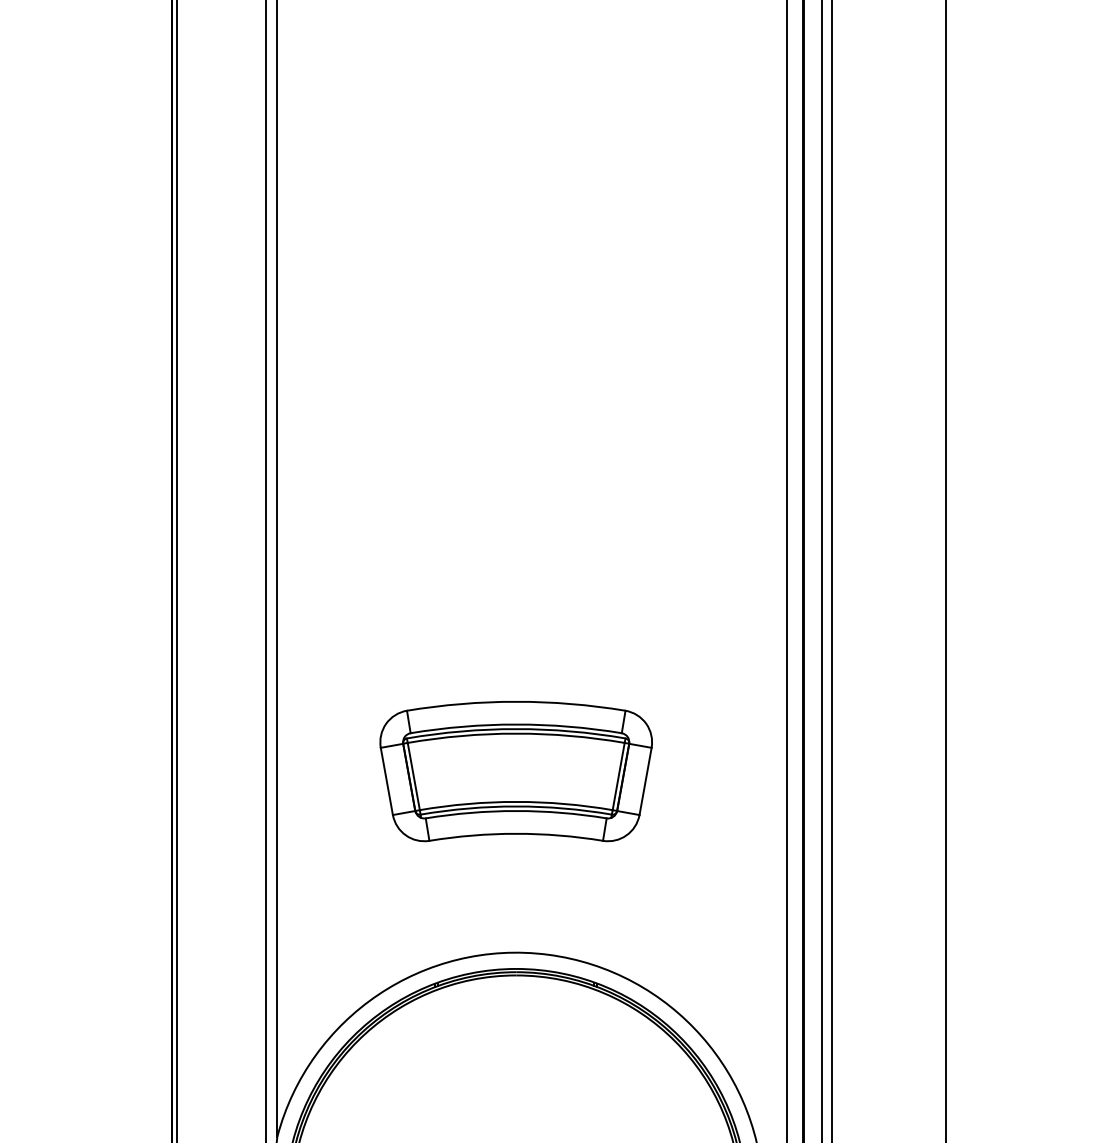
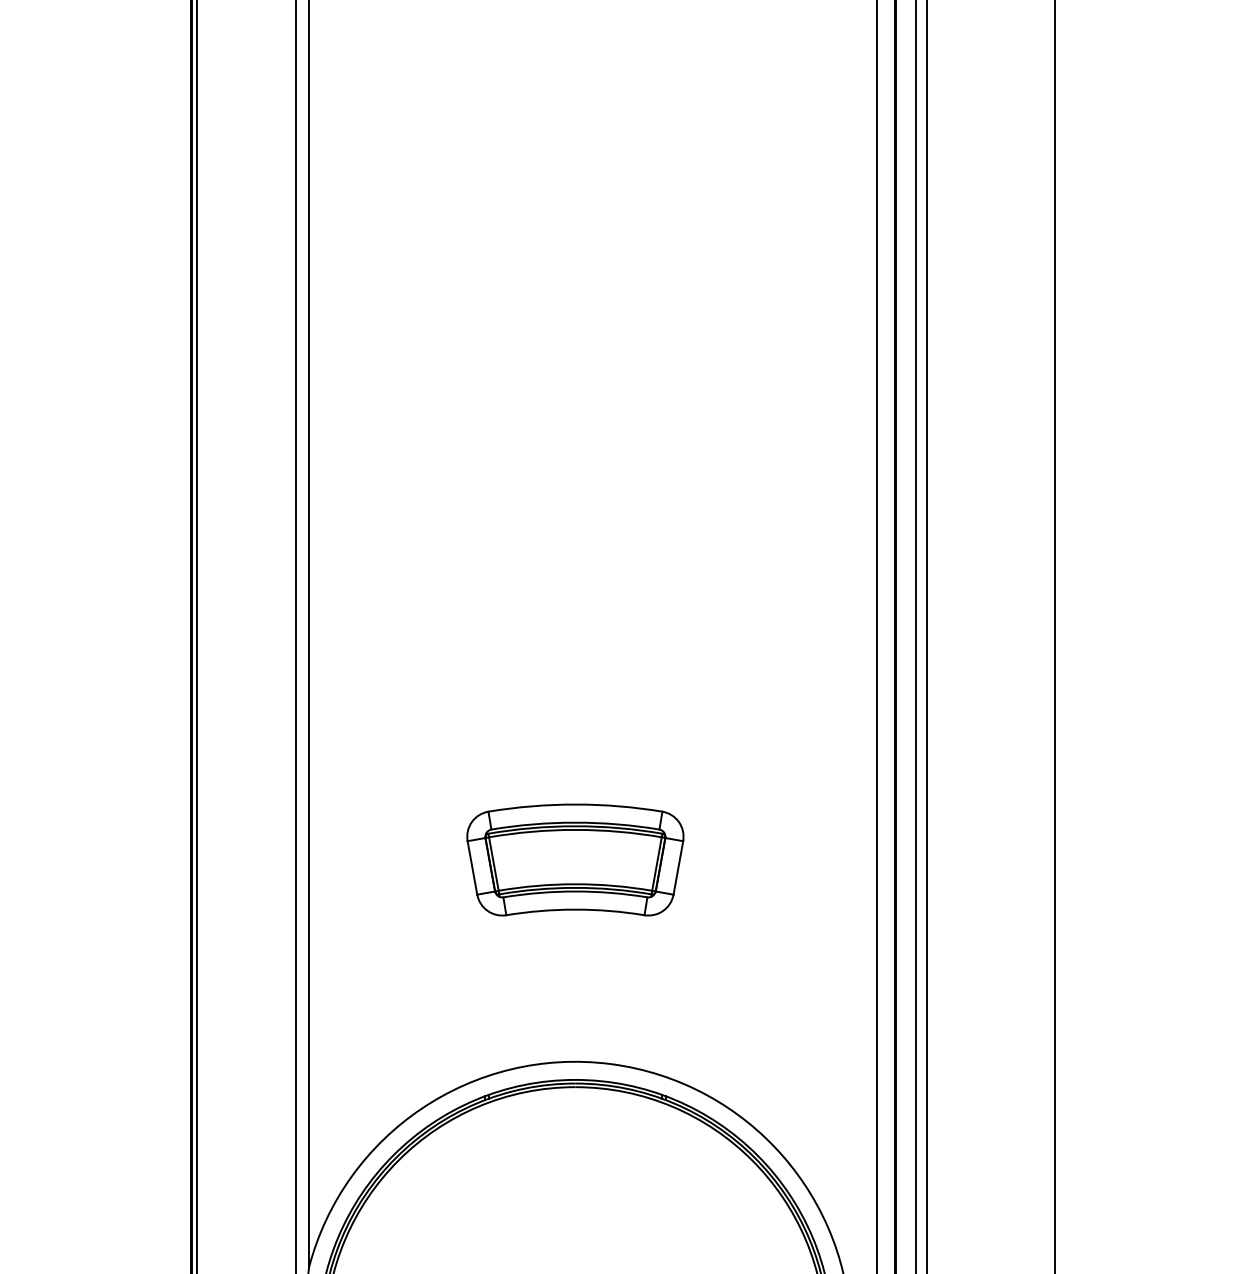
part: (516, 771) -> (575, 859), size x0.71

